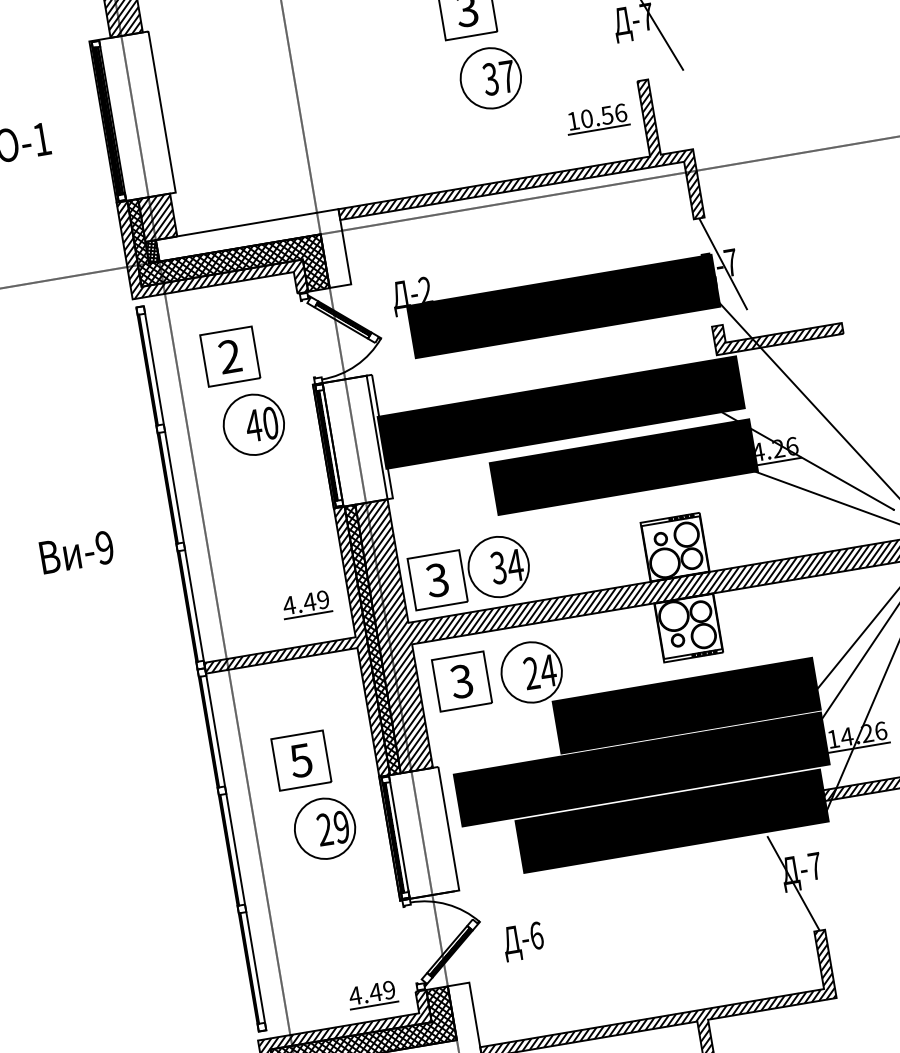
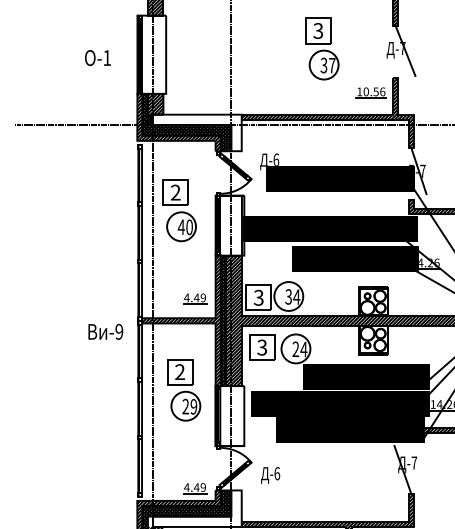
text: (425, 289) -> (276, 159), -2 -> -6
part: (244, 392) -> (179, 210), moved
text: (76, 551) -> (105, 331), moved
text: (300, 761) -> (179, 372), 5 -> 2

